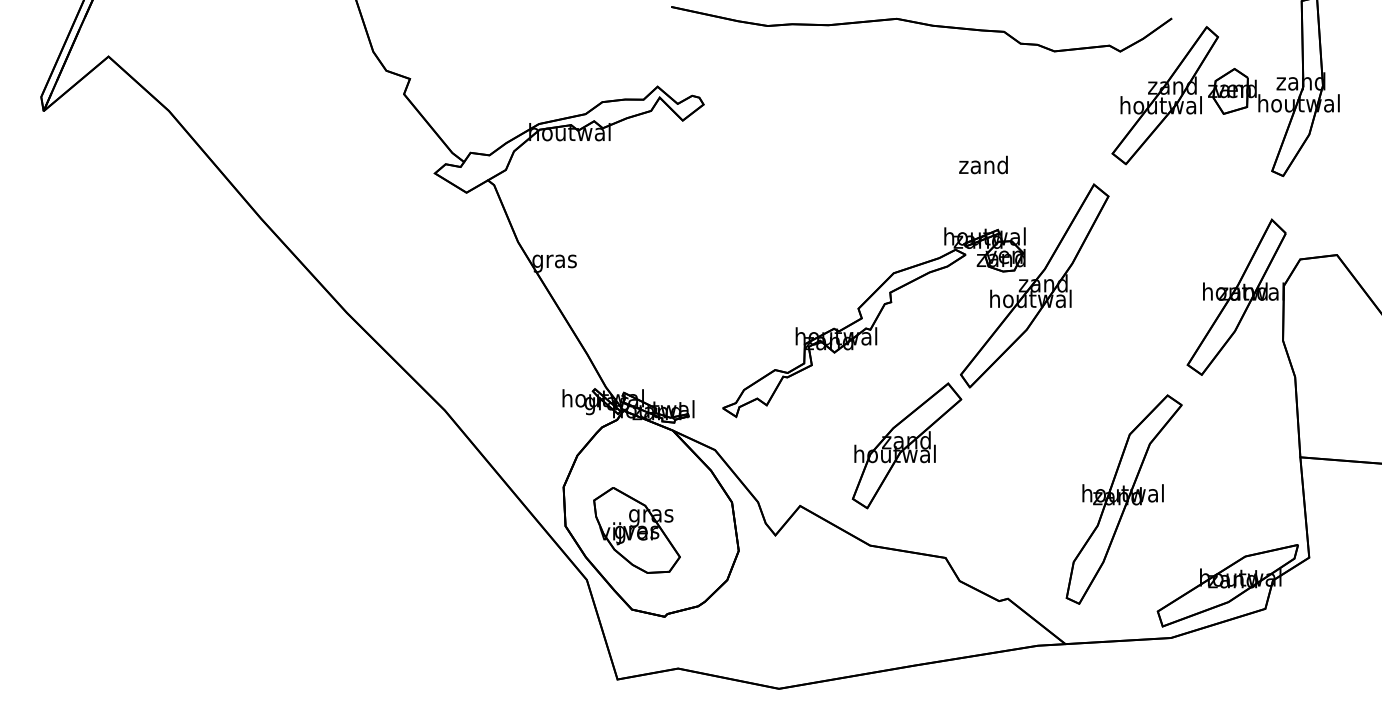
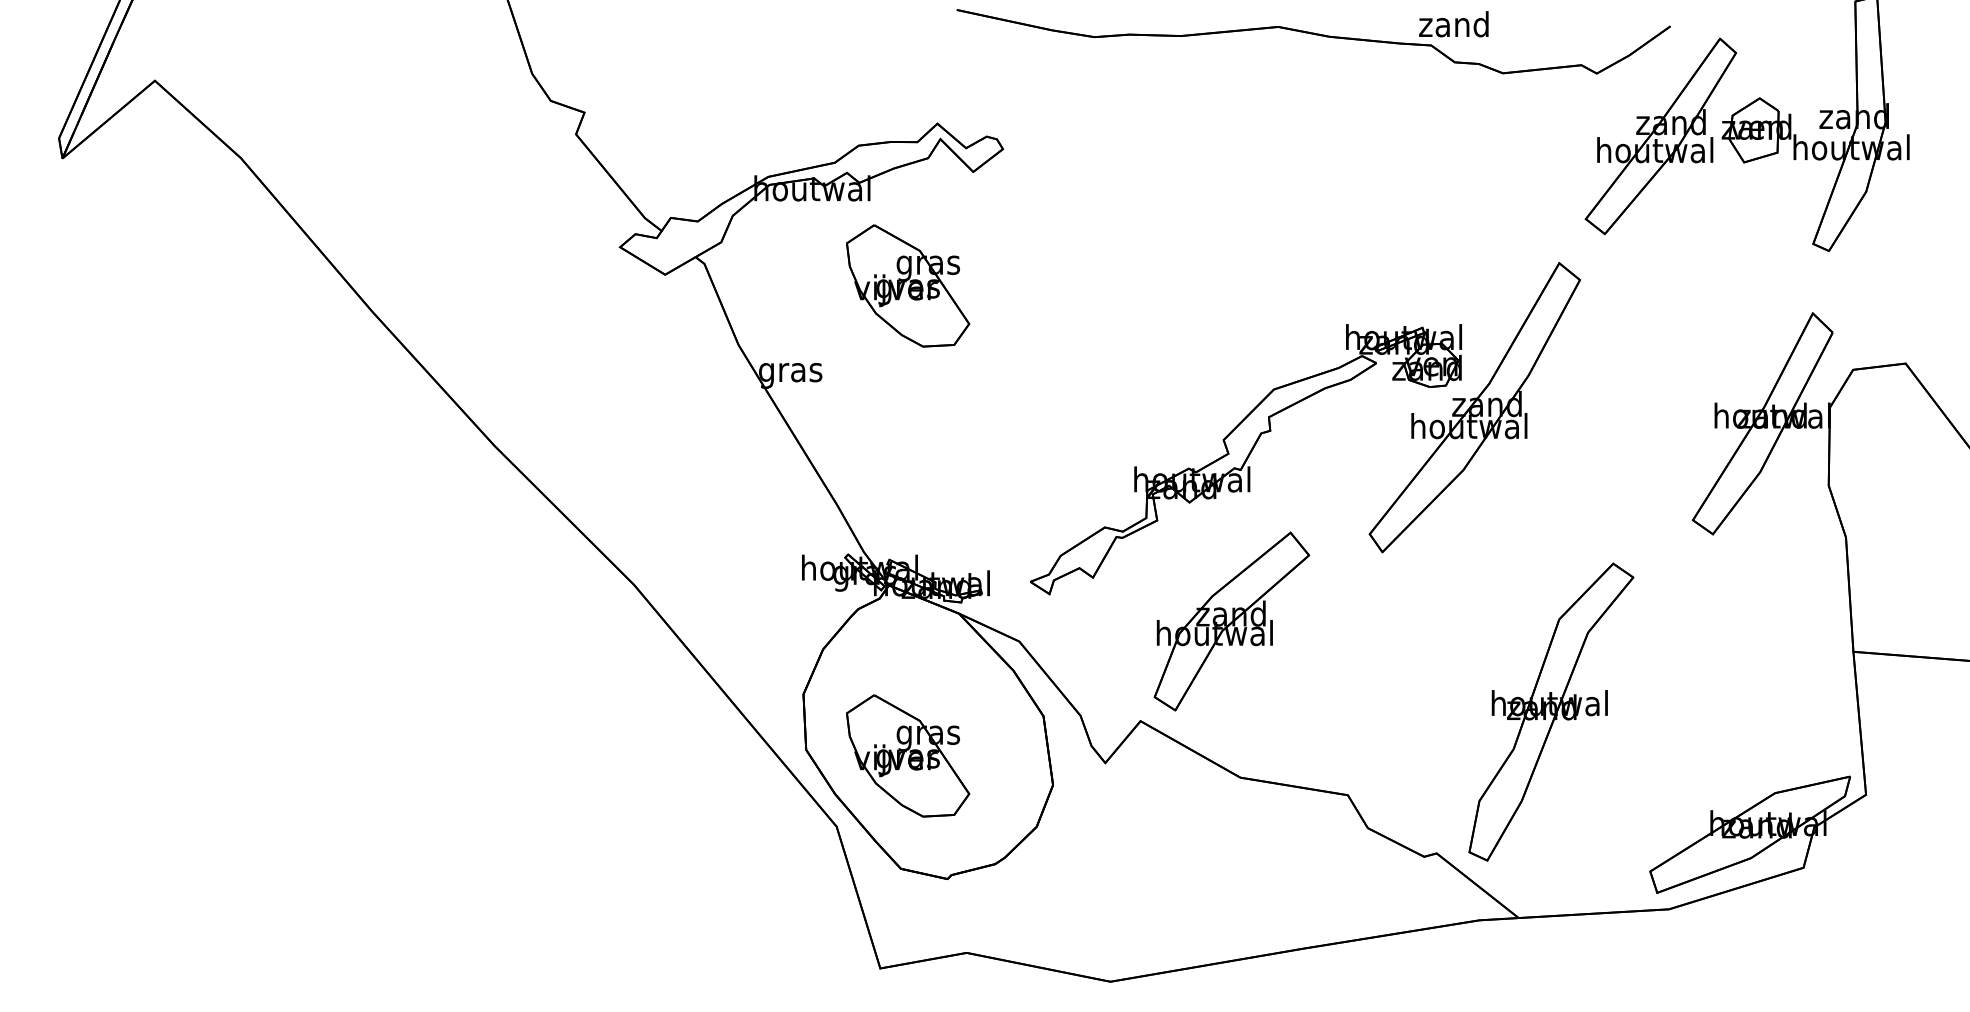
text: (983, 165) -> (1453, 24), moved
part: (637, 200) -> (908, 285), added
part: (906, 445) -> (1231, 621), moved
part: (1124, 499) -> (1551, 711), moved

